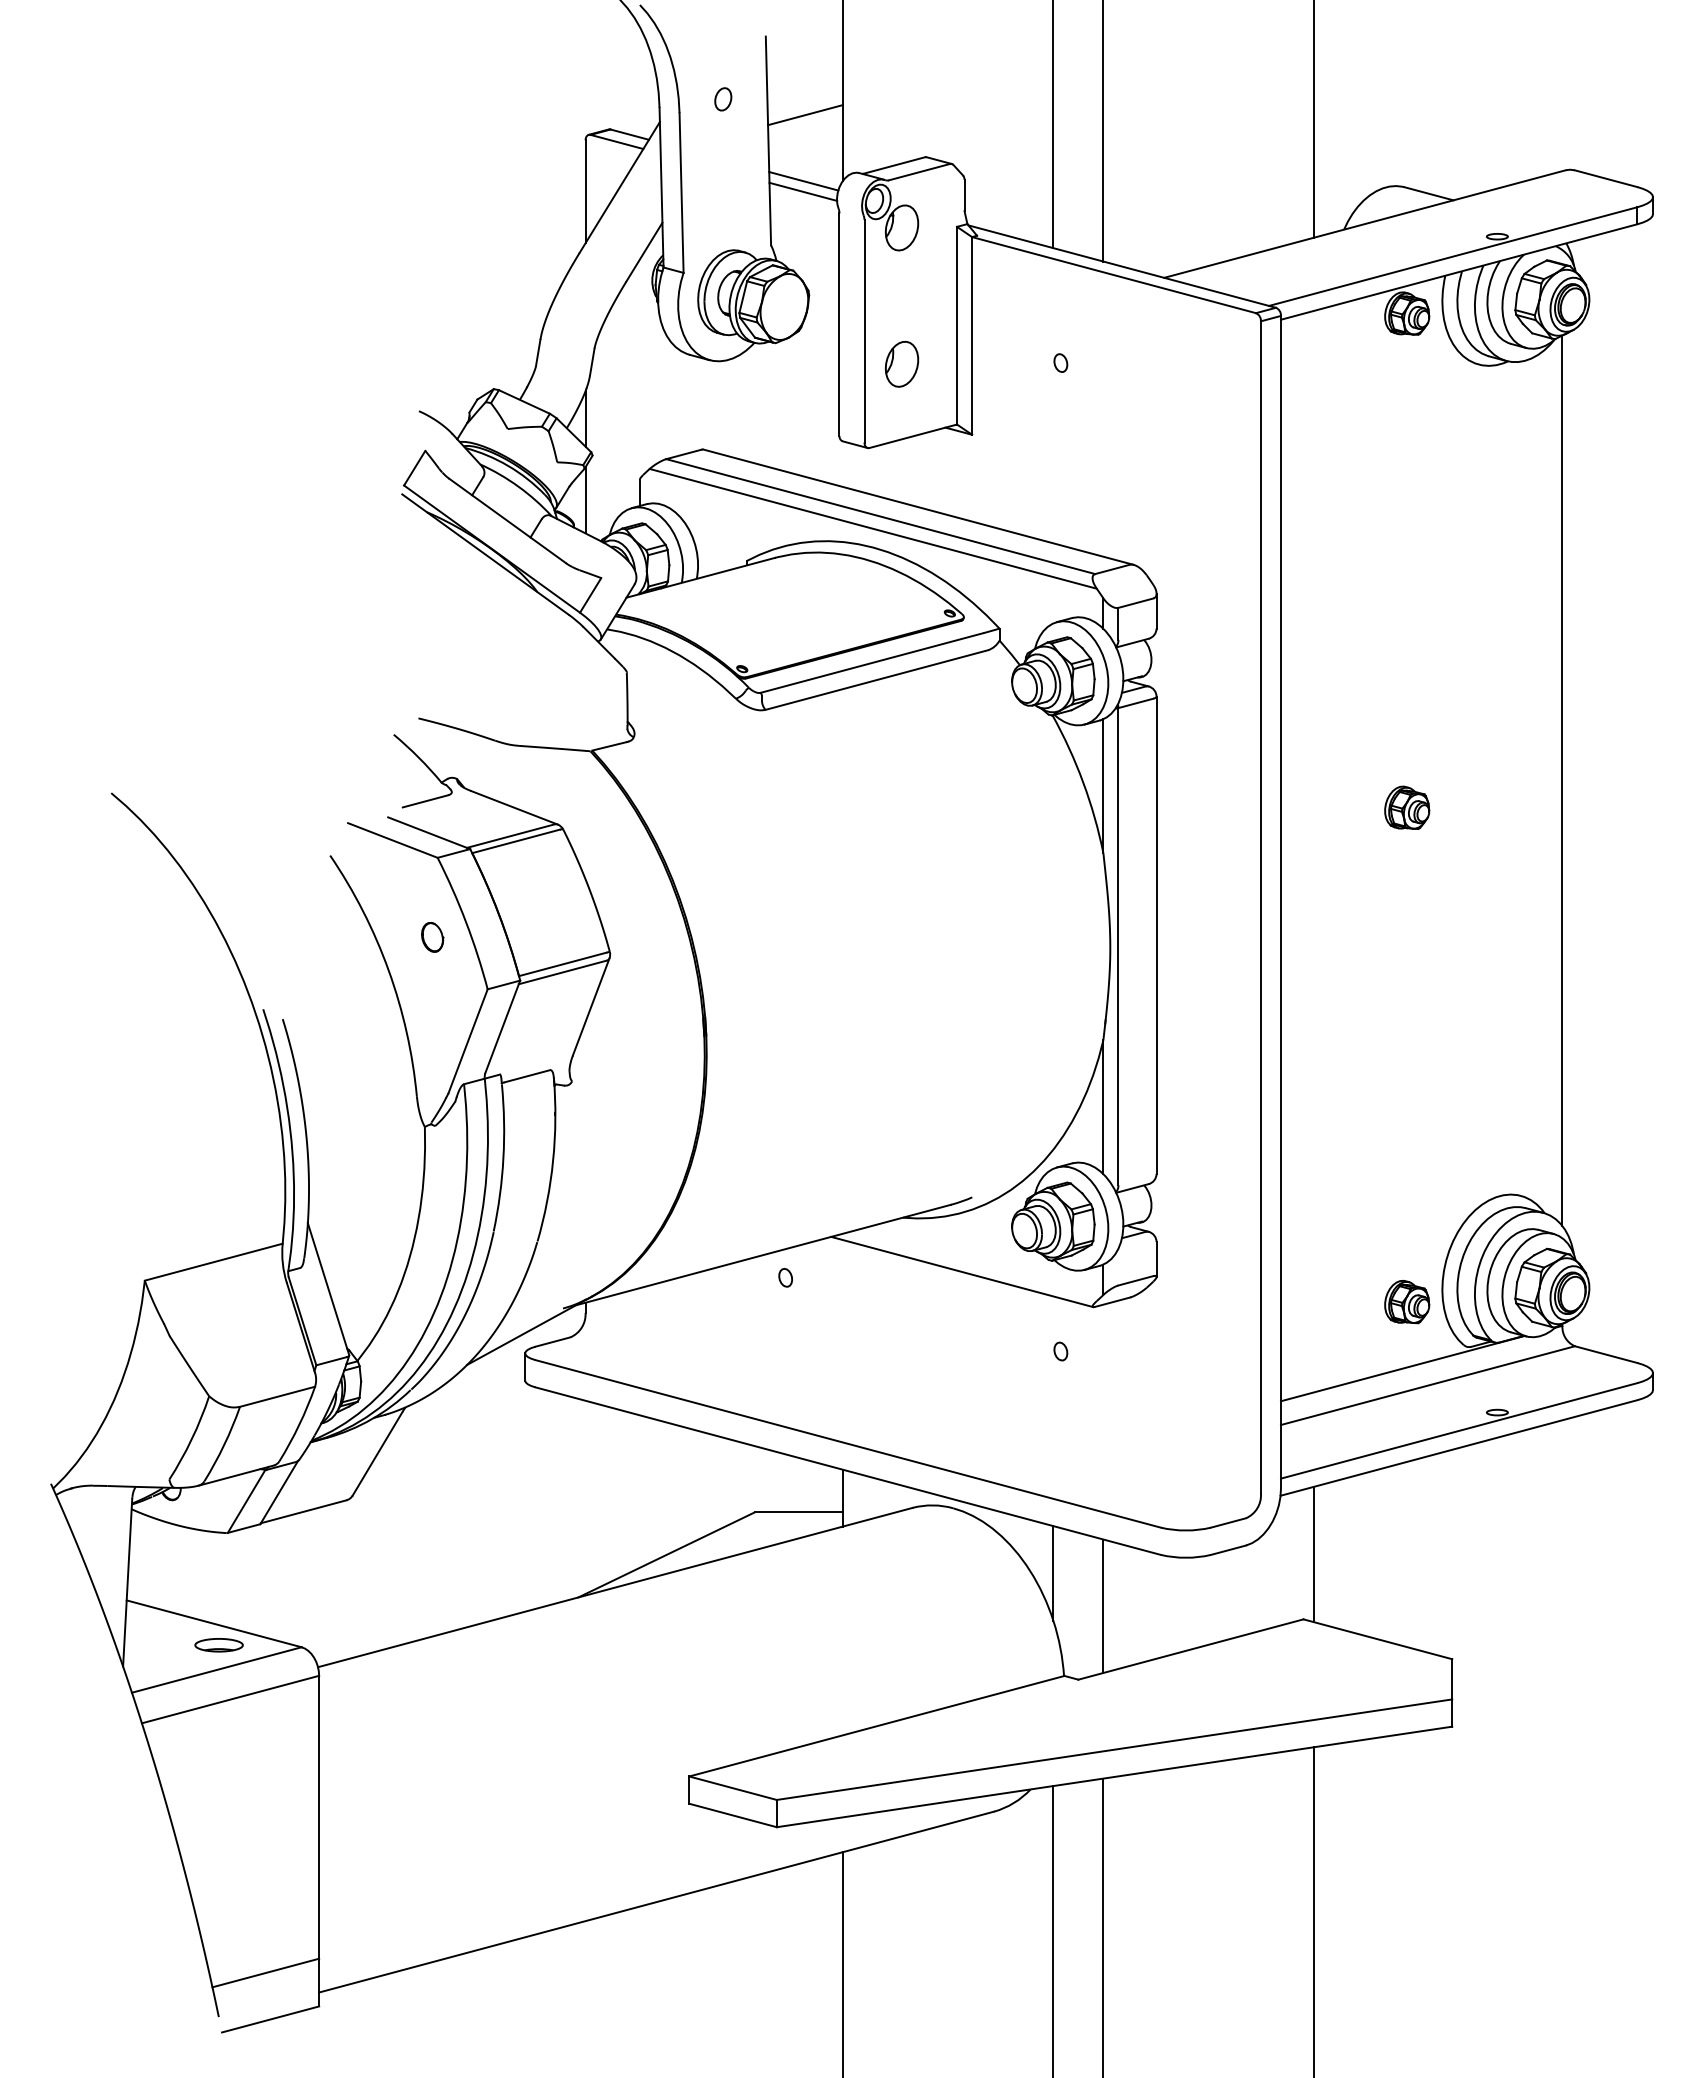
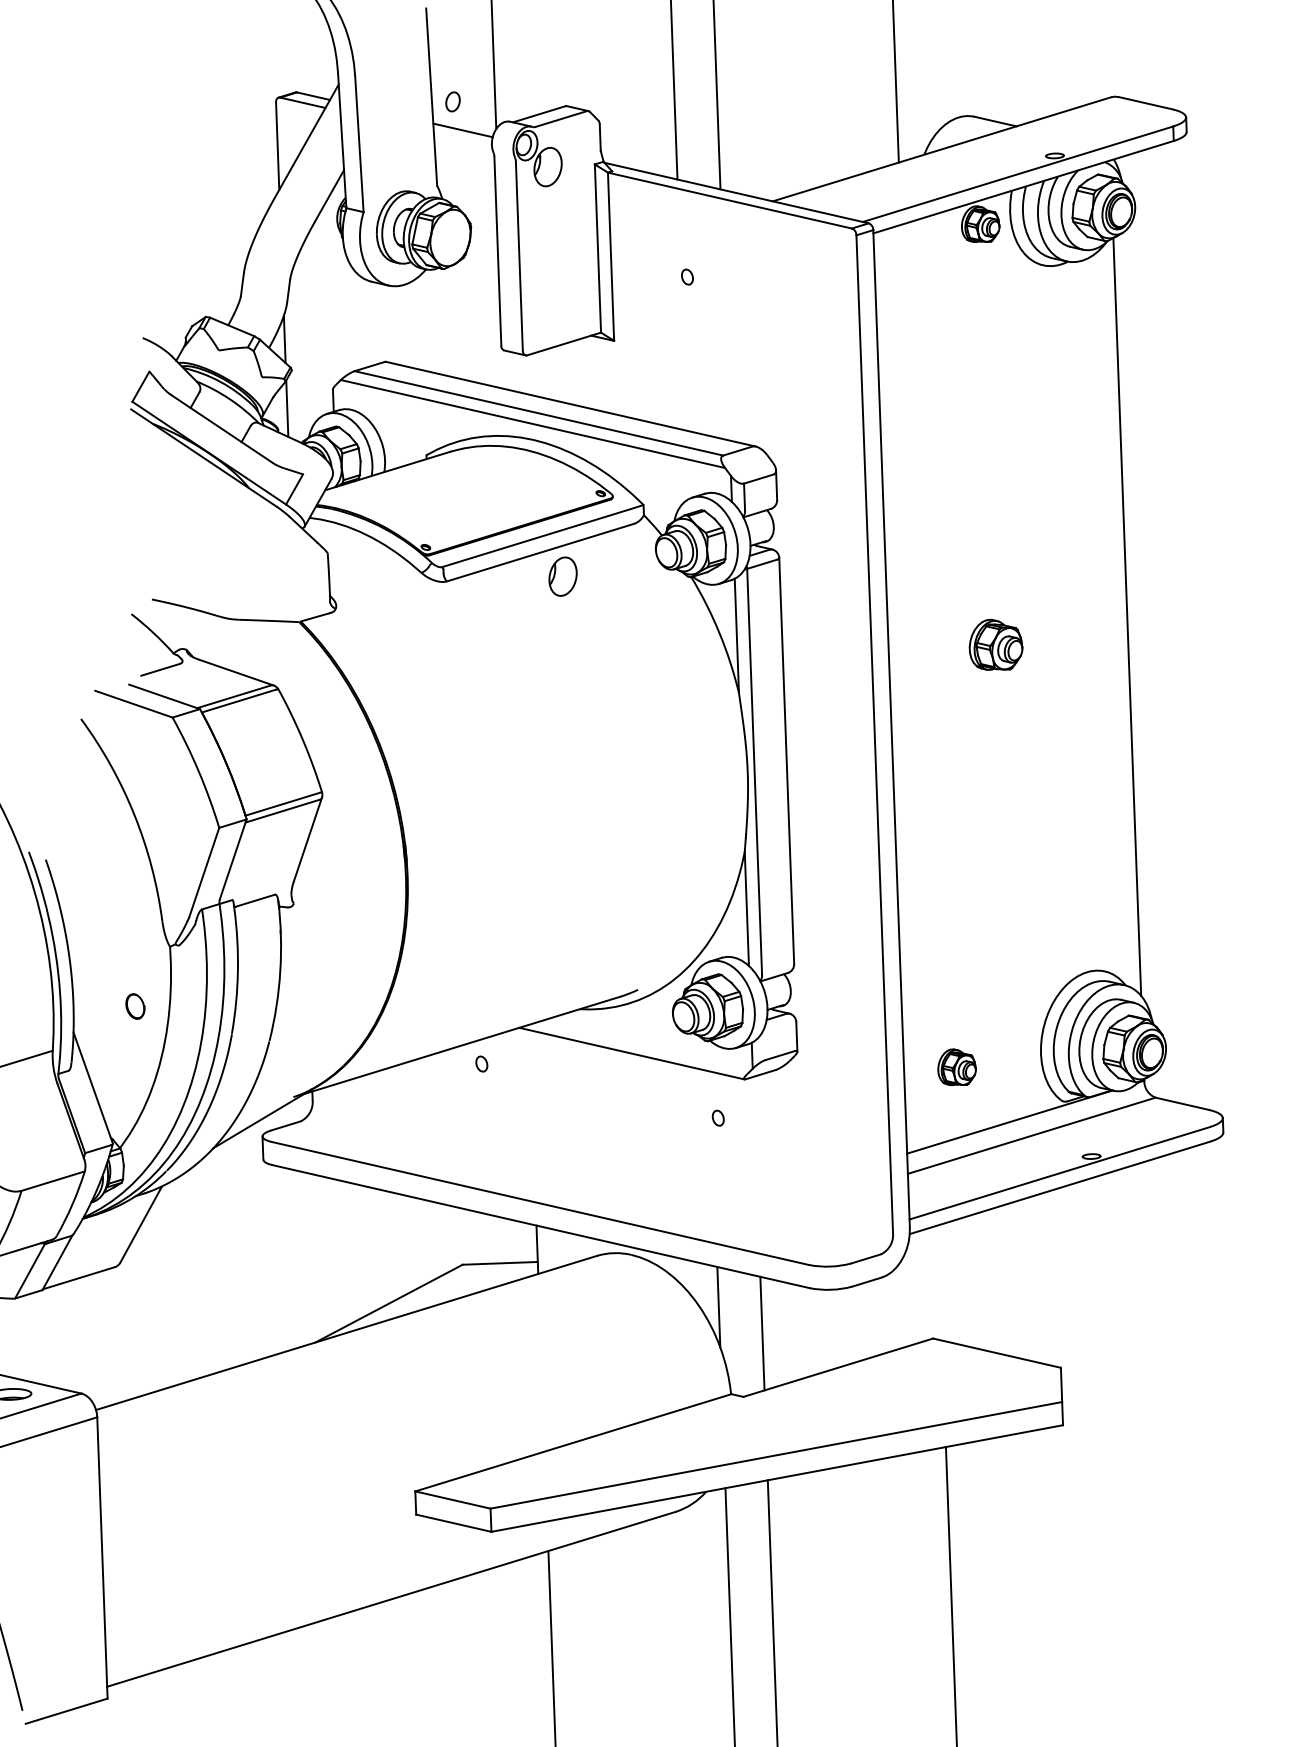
part: (723, 99) -> (453, 102), moved
line: (805, 115) -> (462, 74), removed
line: (803, 191) -> (463, 139), removed
part: (901, 364) -> (562, 576), moved
part: (1407, 807) -> (996, 644), size x1.4
part: (432, 937) -> (135, 1006), moved
part: (1407, 1301) -> (957, 1066), moved
line: (1313, 1554) -> (939, 1283), removed
line: (265, 1972) -> (60, 1671), removed

